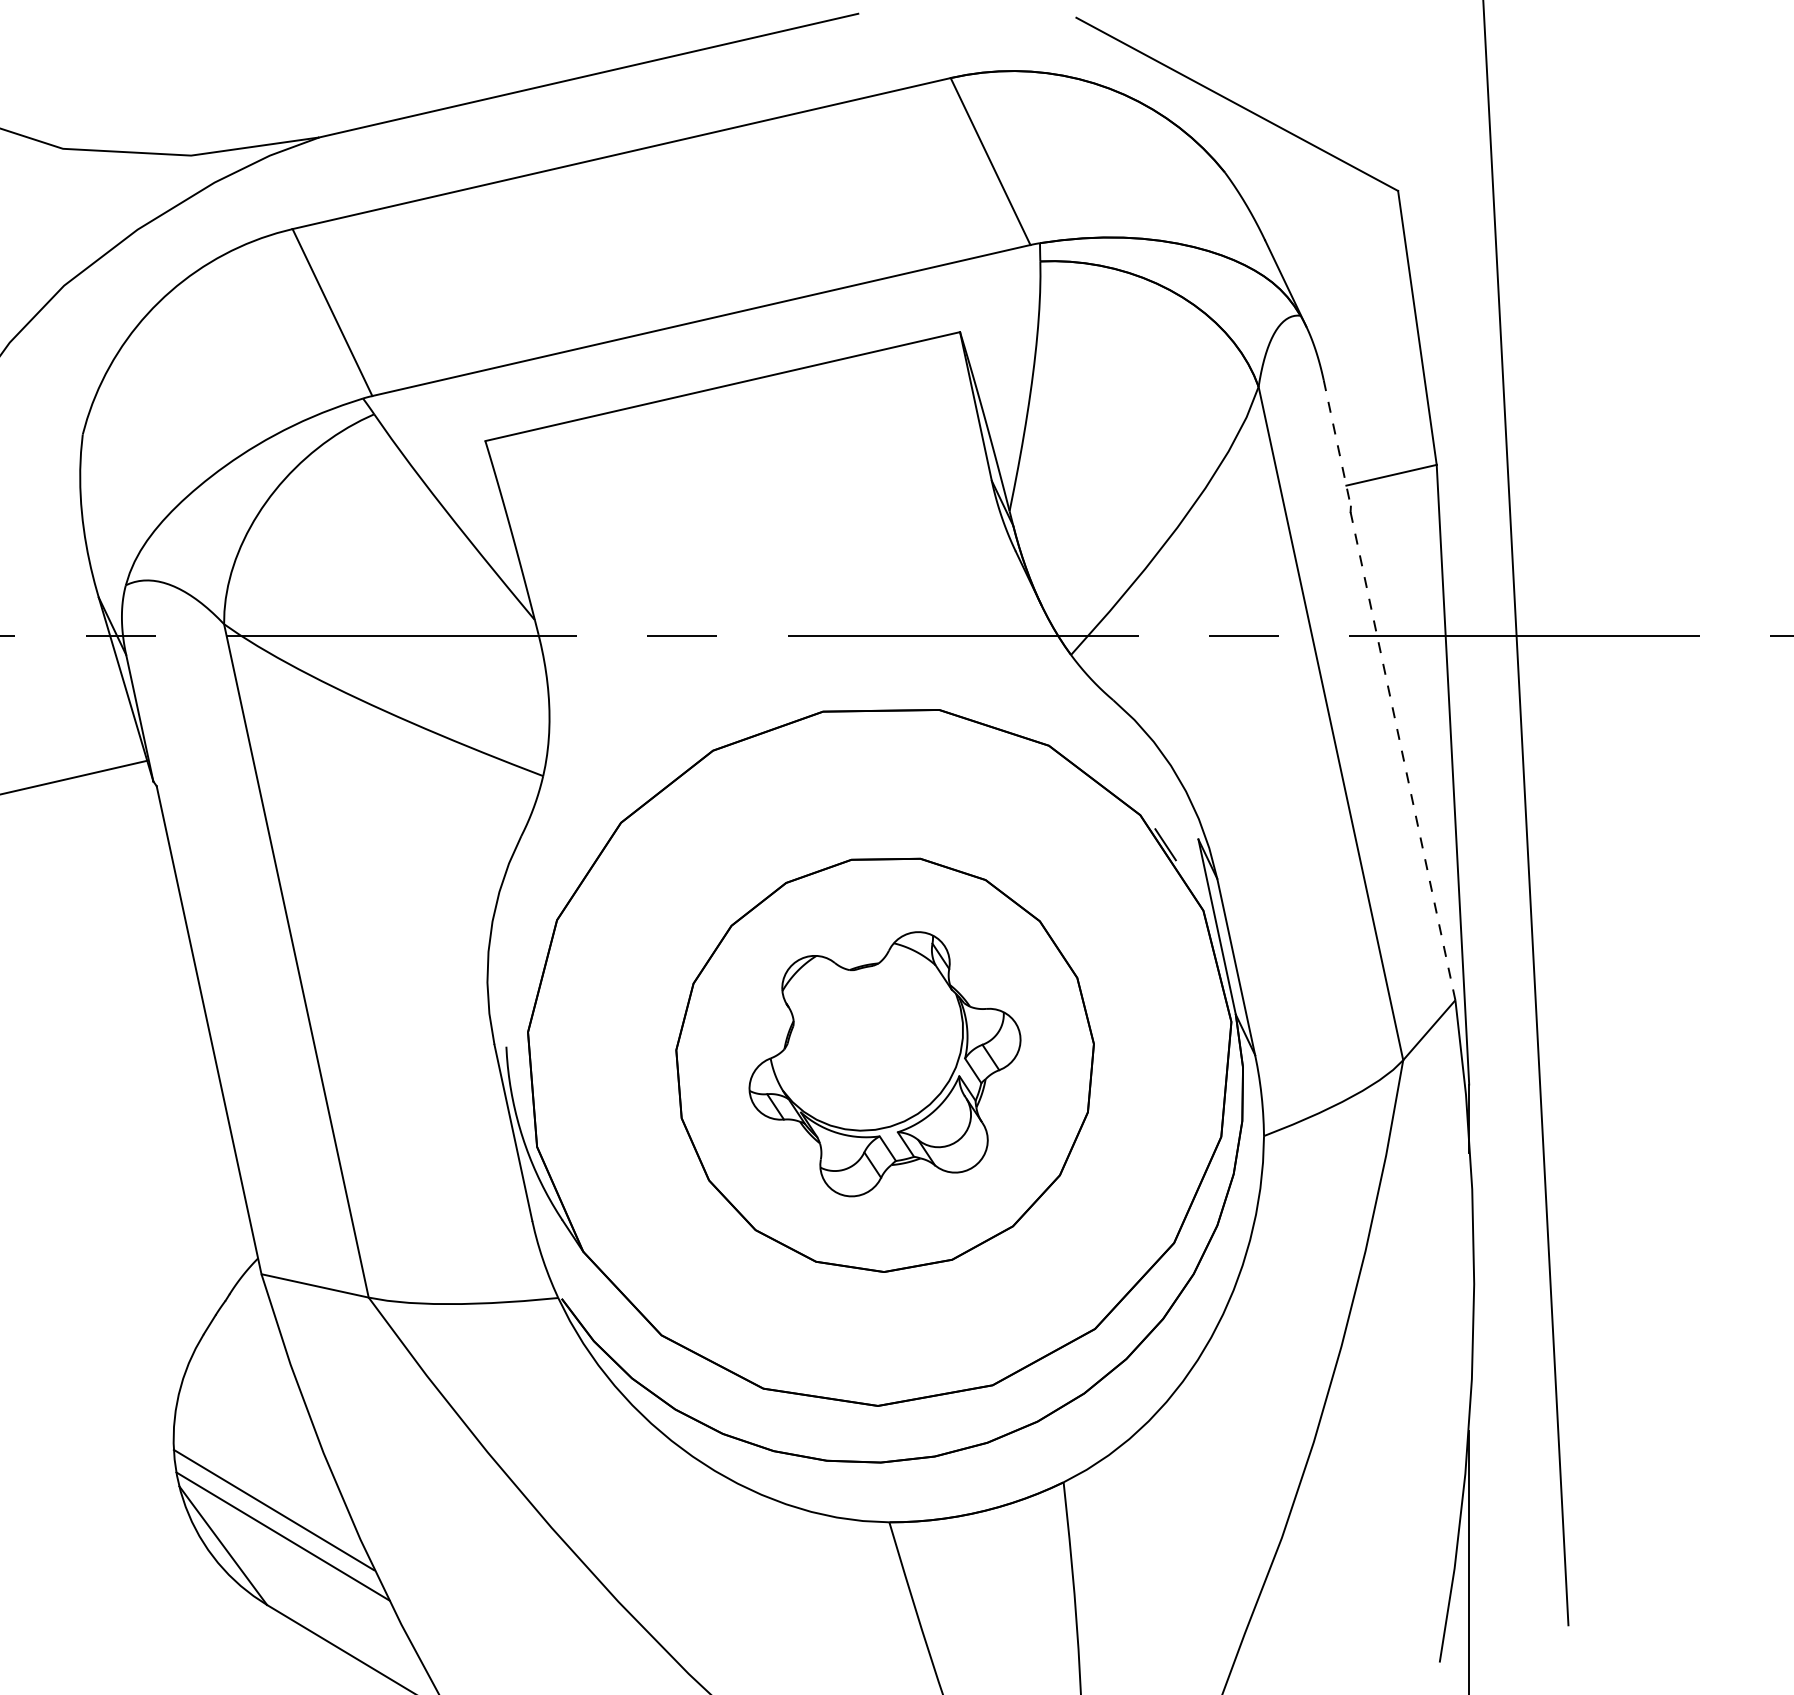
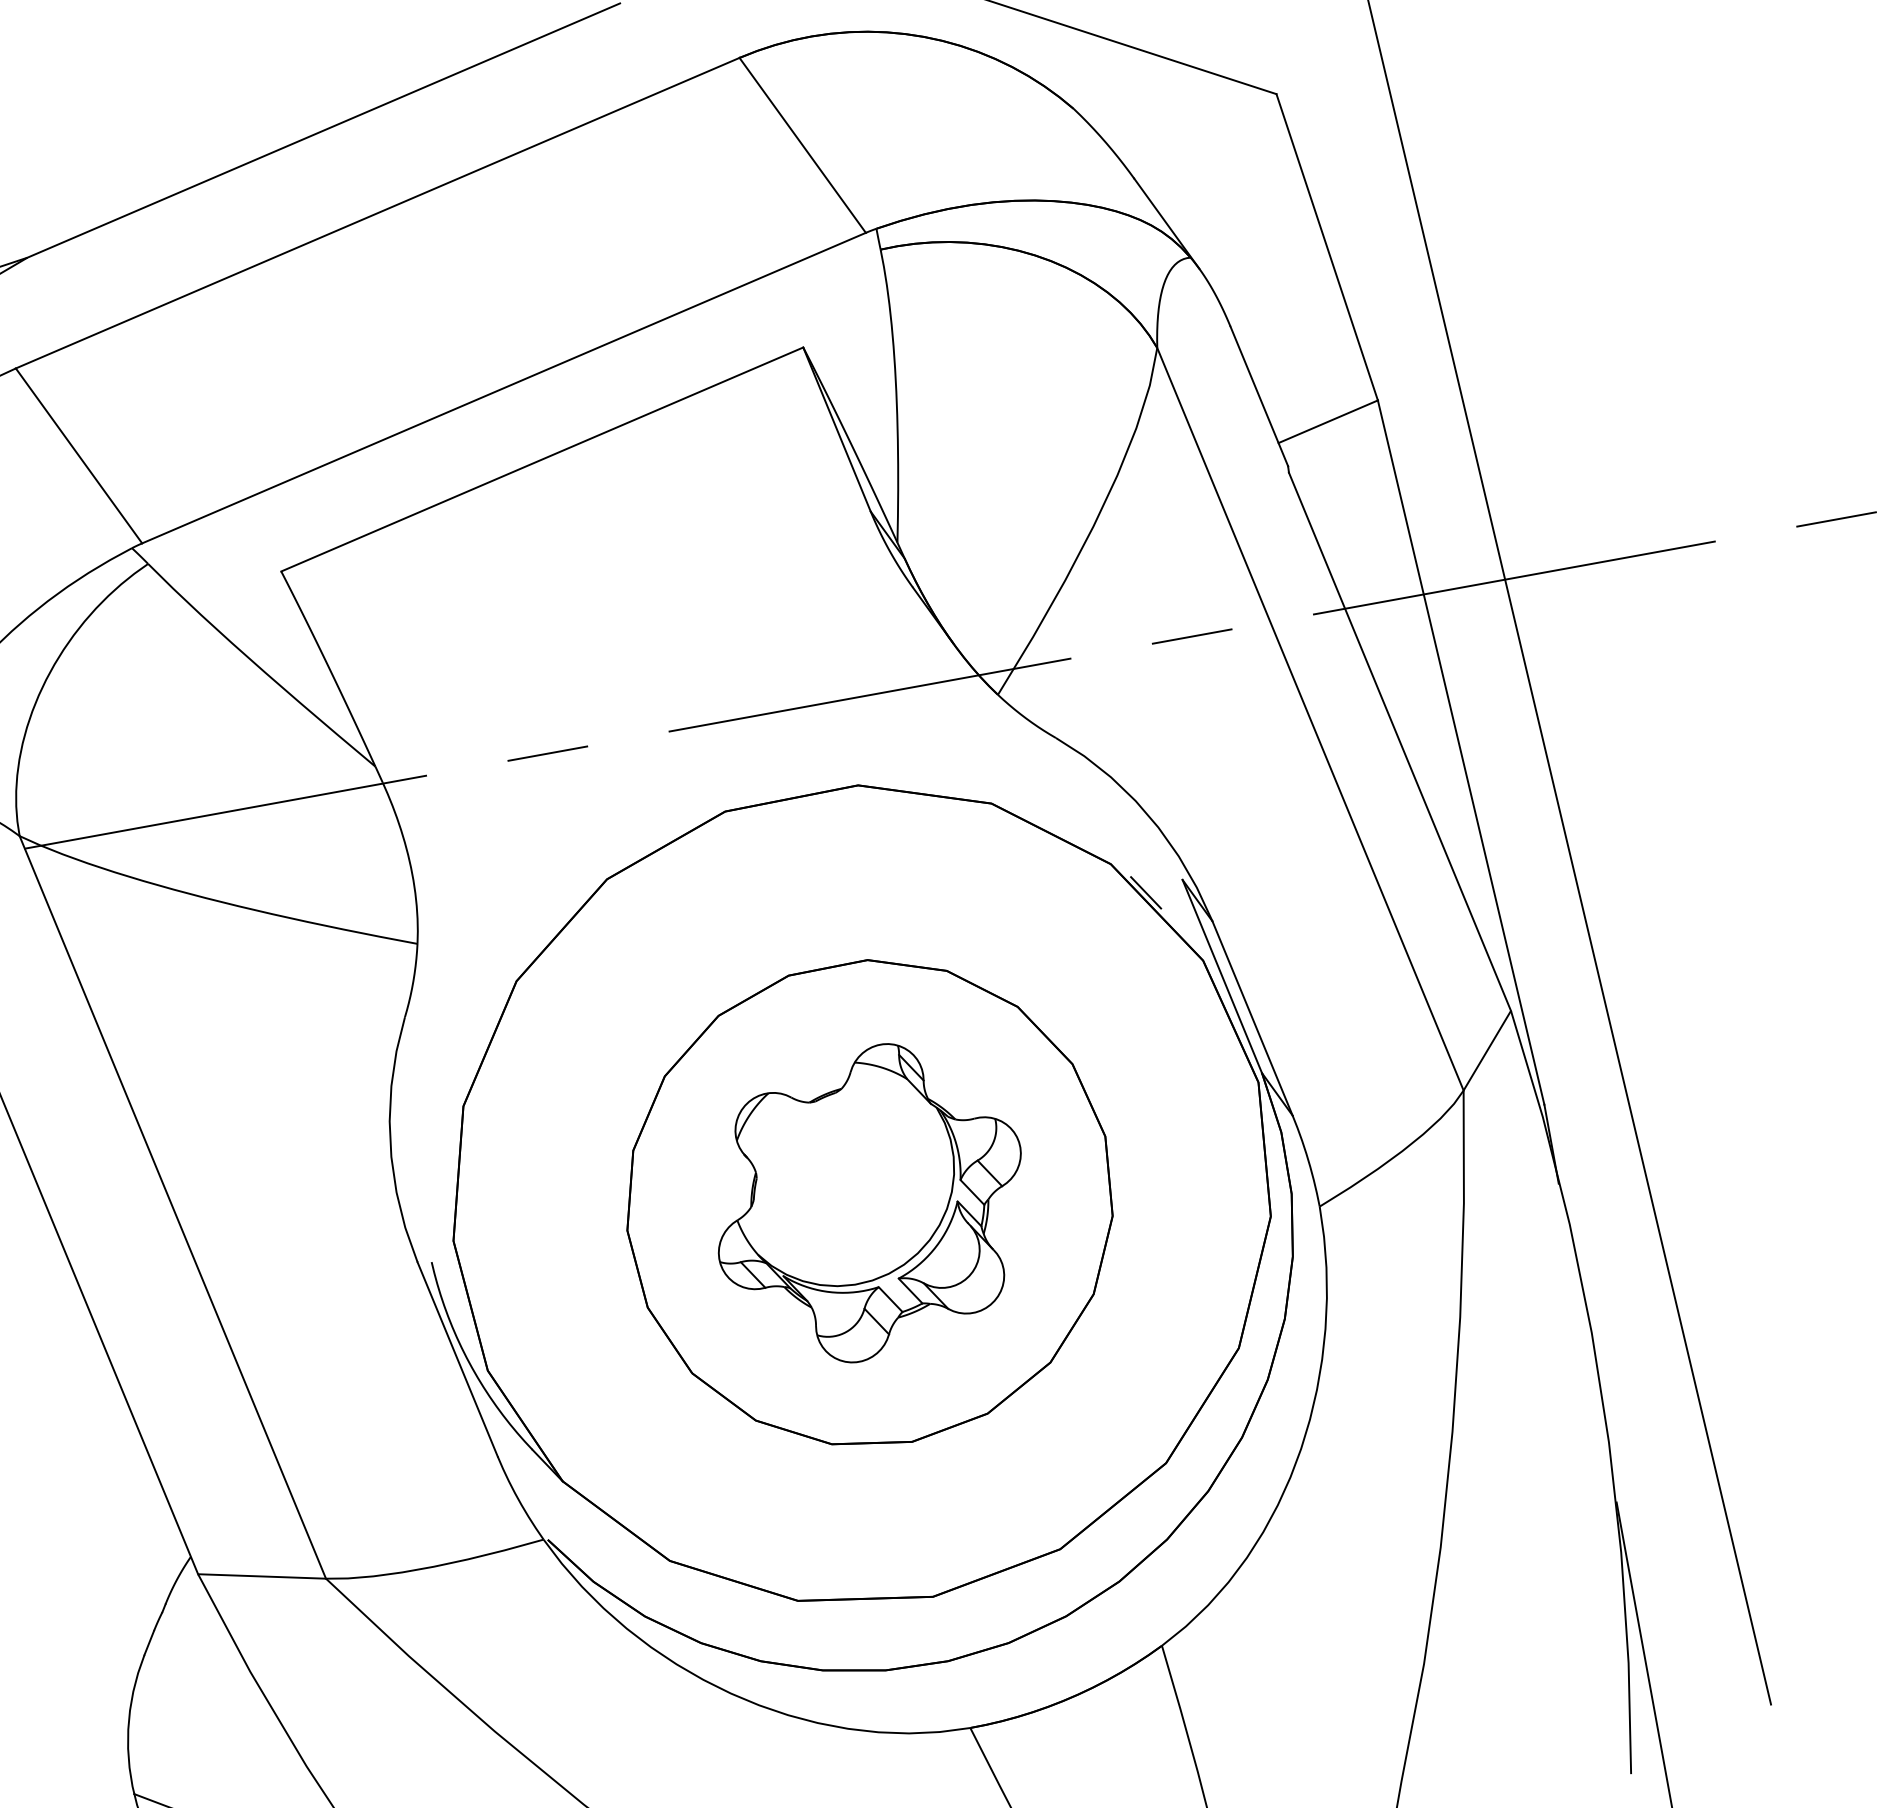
line: (1337, 443) -> (1259, 396), dashed -> solid
line: (1403, 756) -> (1400, 741), dashed -> solid

